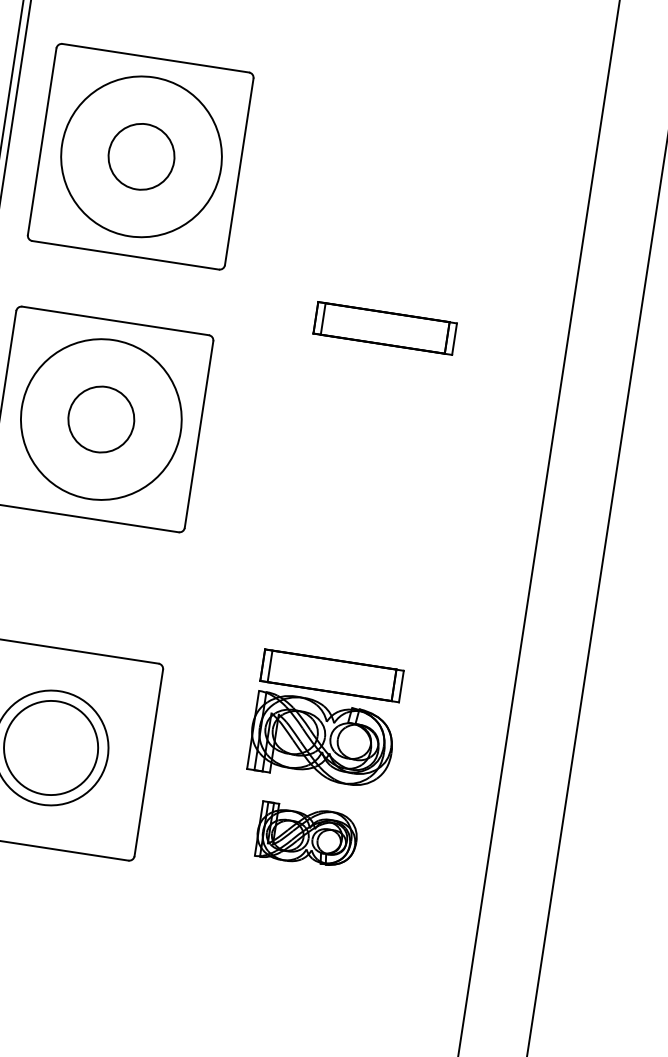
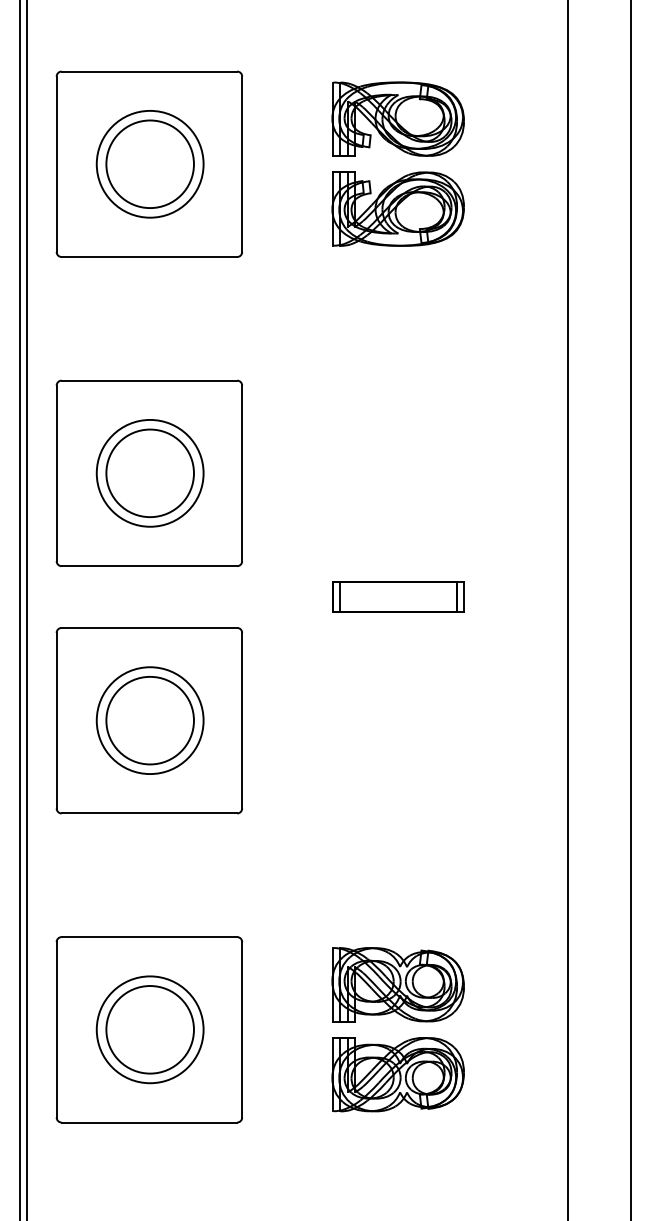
circle: (140, 155) -> (149, 472), size x0.71
circle: (140, 156) -> (149, 473), size x1.43
circle: (100, 419) -> (149, 720), size x0.71
circle: (100, 419) -> (149, 720), size x1.43
part: (332, 675) -> (398, 923), removed
part: (306, 835) -> (397, 1074), size x1.43

